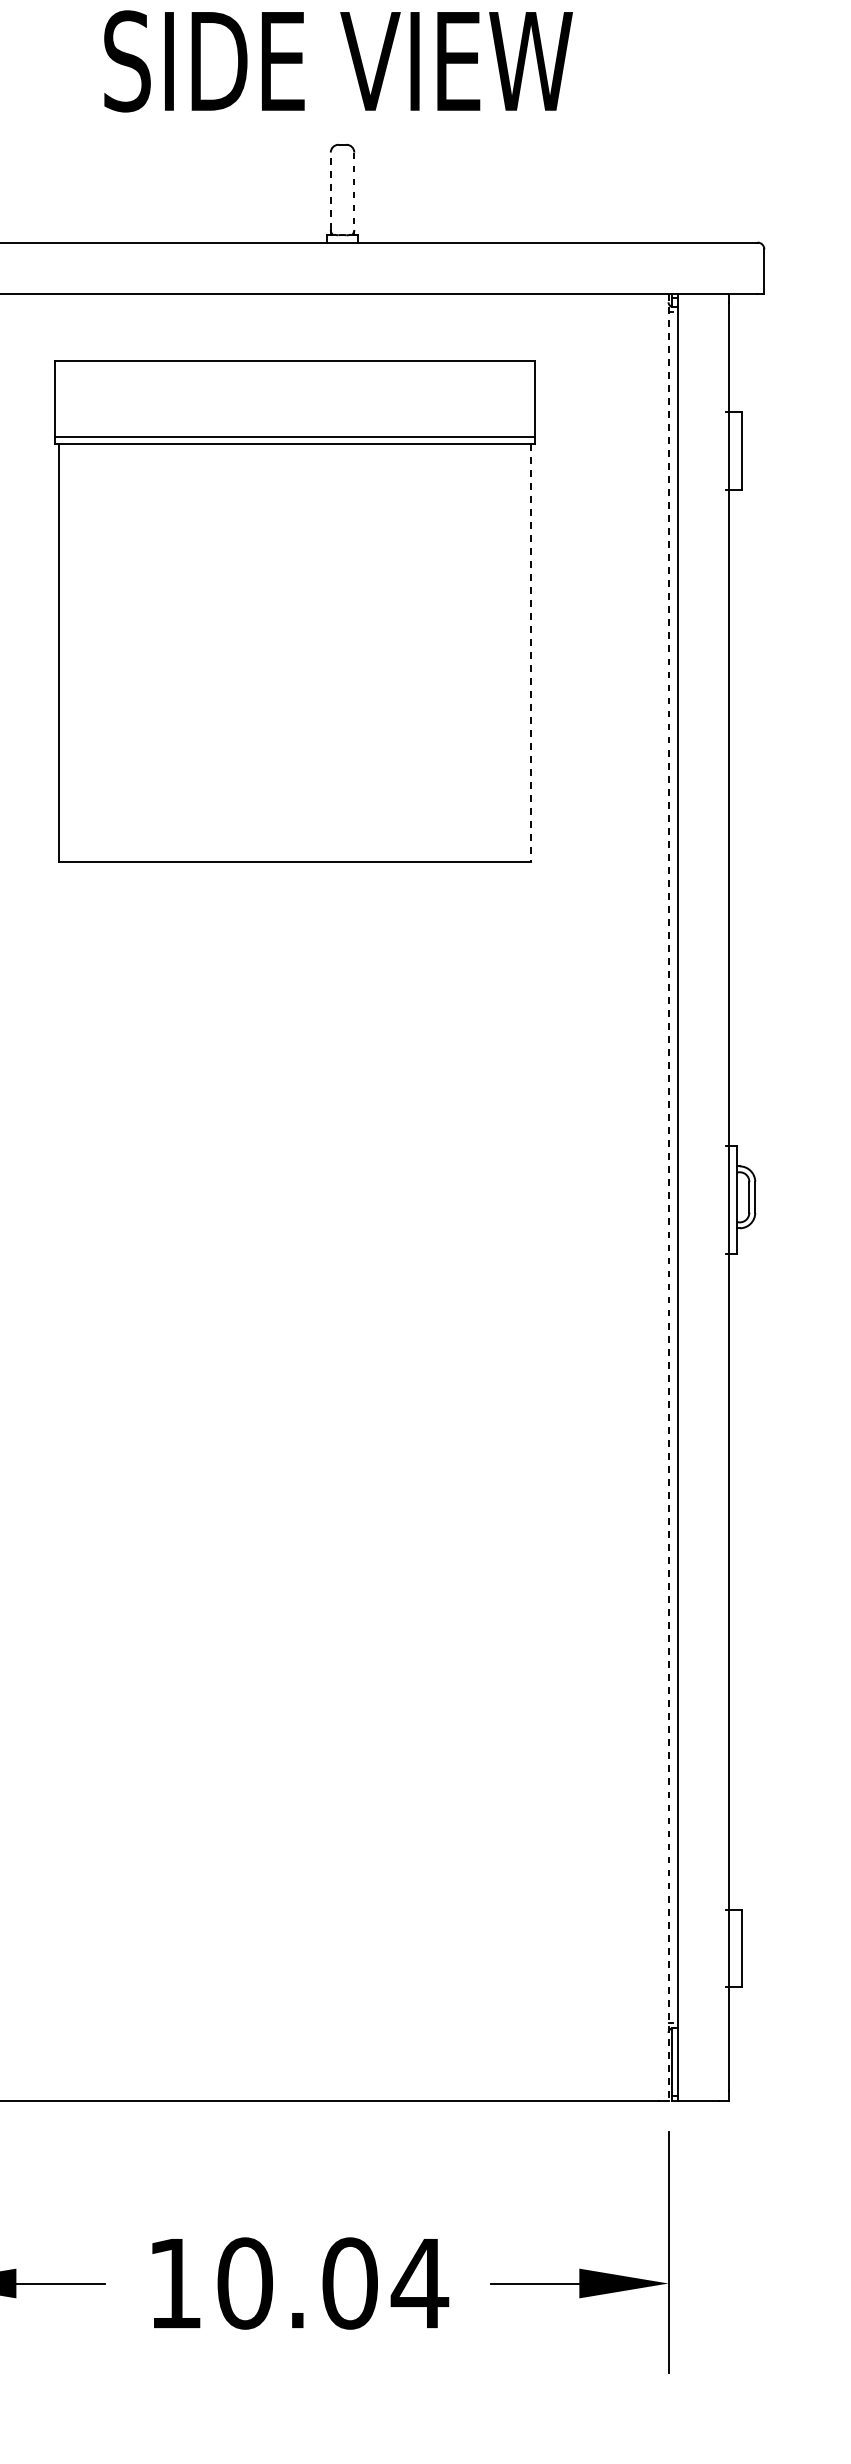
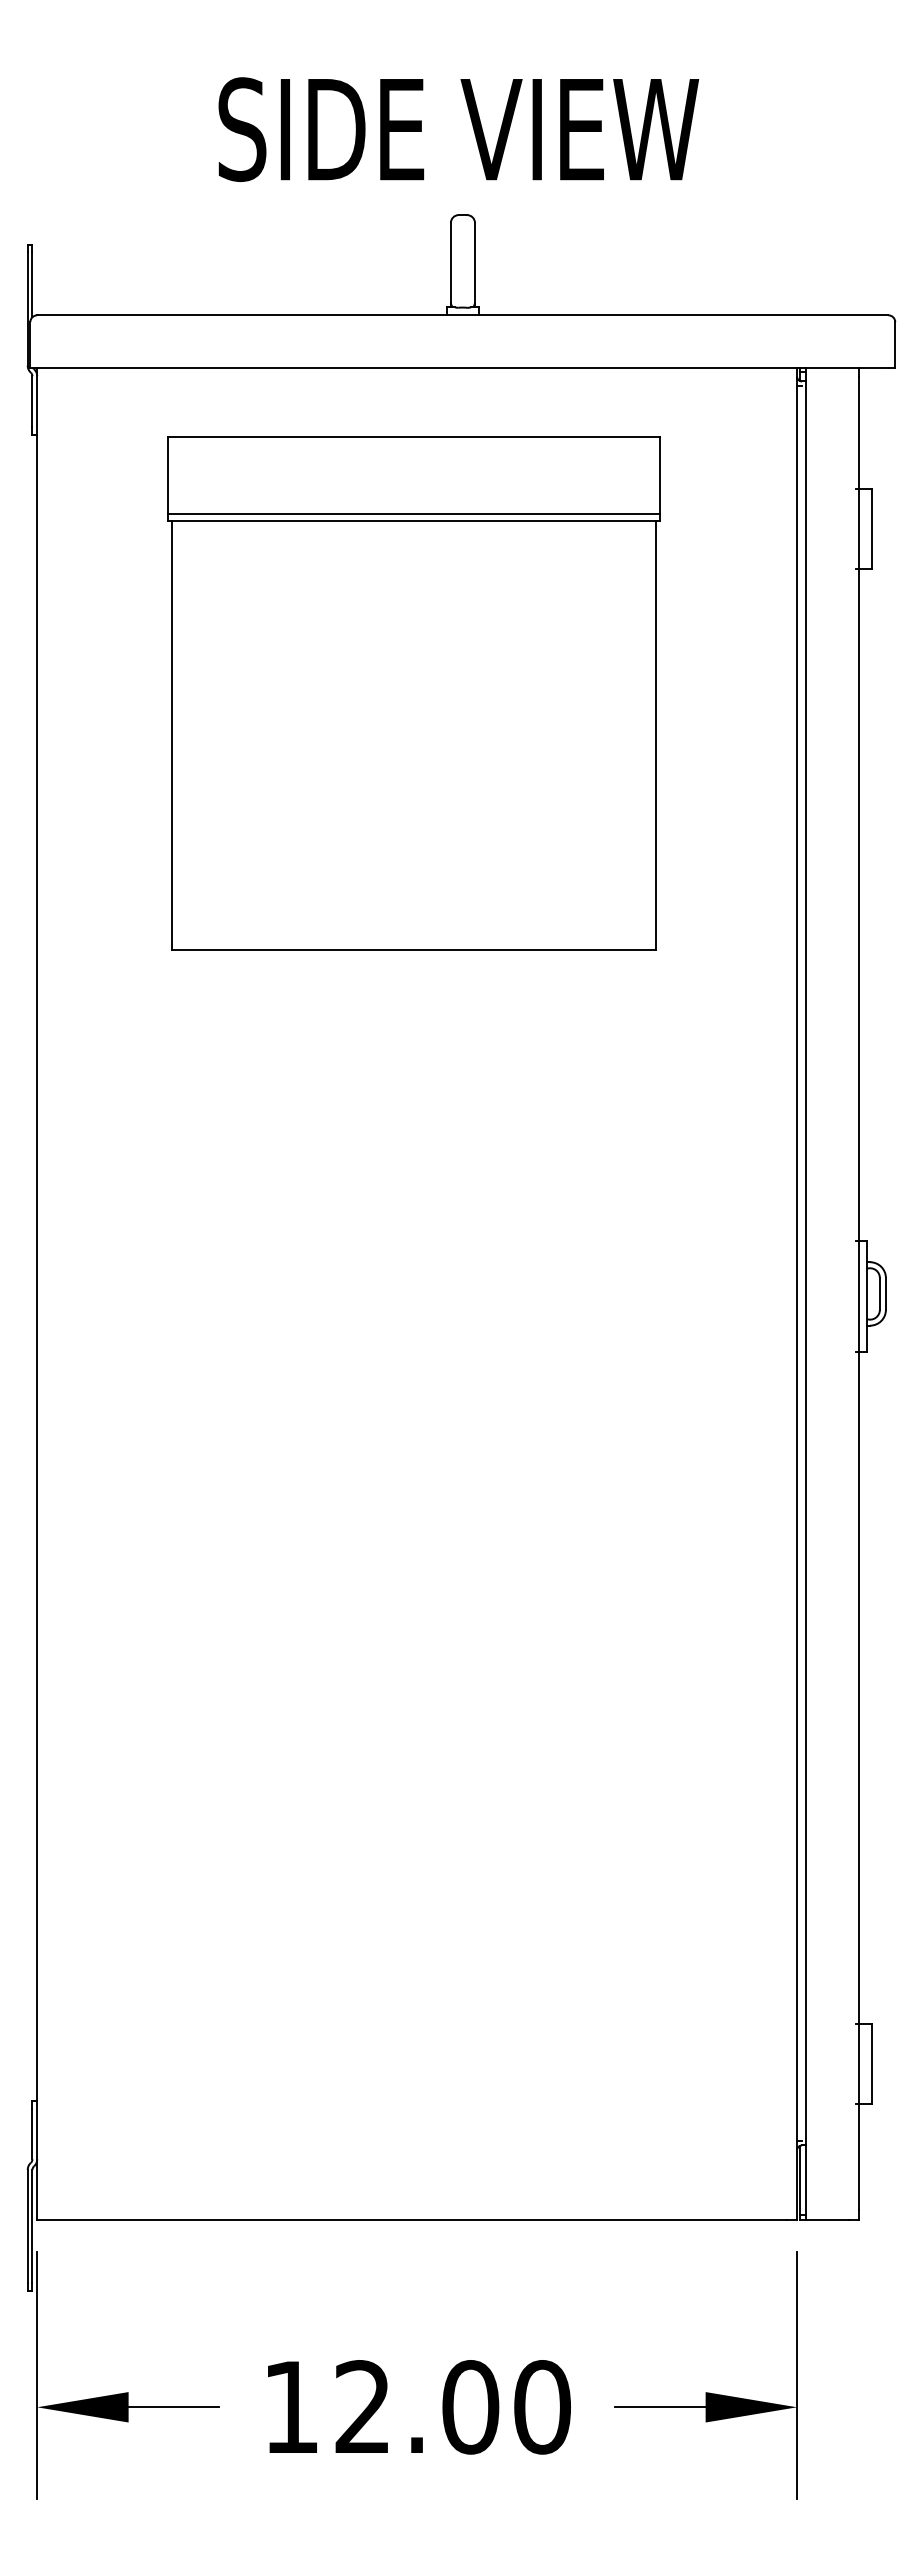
line: (330, 191) -> (450, 262), dashed -> solid
line: (353, 191) -> (474, 262), dashed -> solid
line: (530, 653) -> (655, 736), dashed -> solid
line: (668, 1196) -> (797, 1293), dashed -> solid
text: (333, 2283) -> (453, 2407), 10.04 -> 12.00

